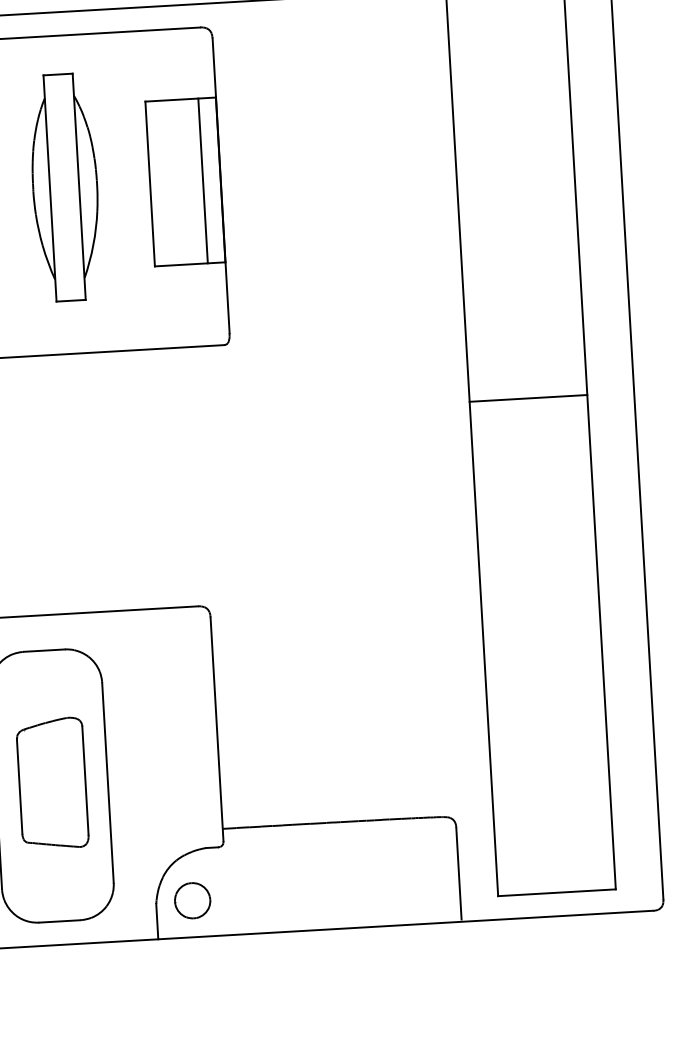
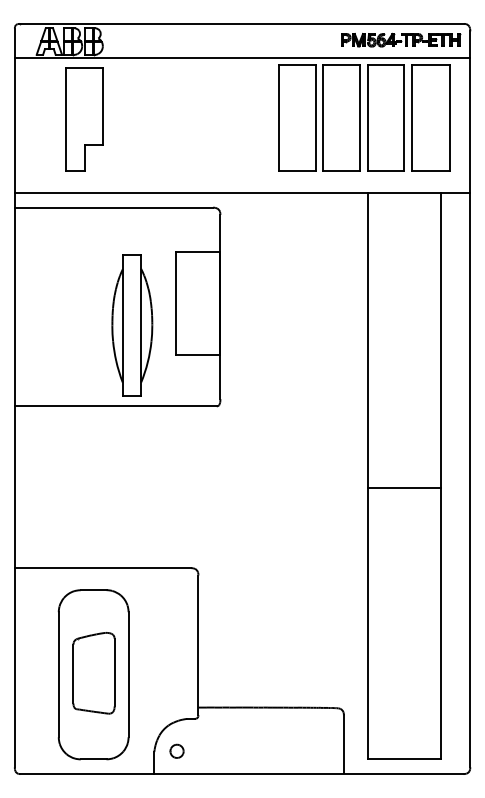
line: (203, 179) -> (209, 302), removed
part: (65, 187) -> (132, 325), moved
line: (528, 398) -> (404, 488), moved
part: (191, 901) -> (176, 751), size x0.6

